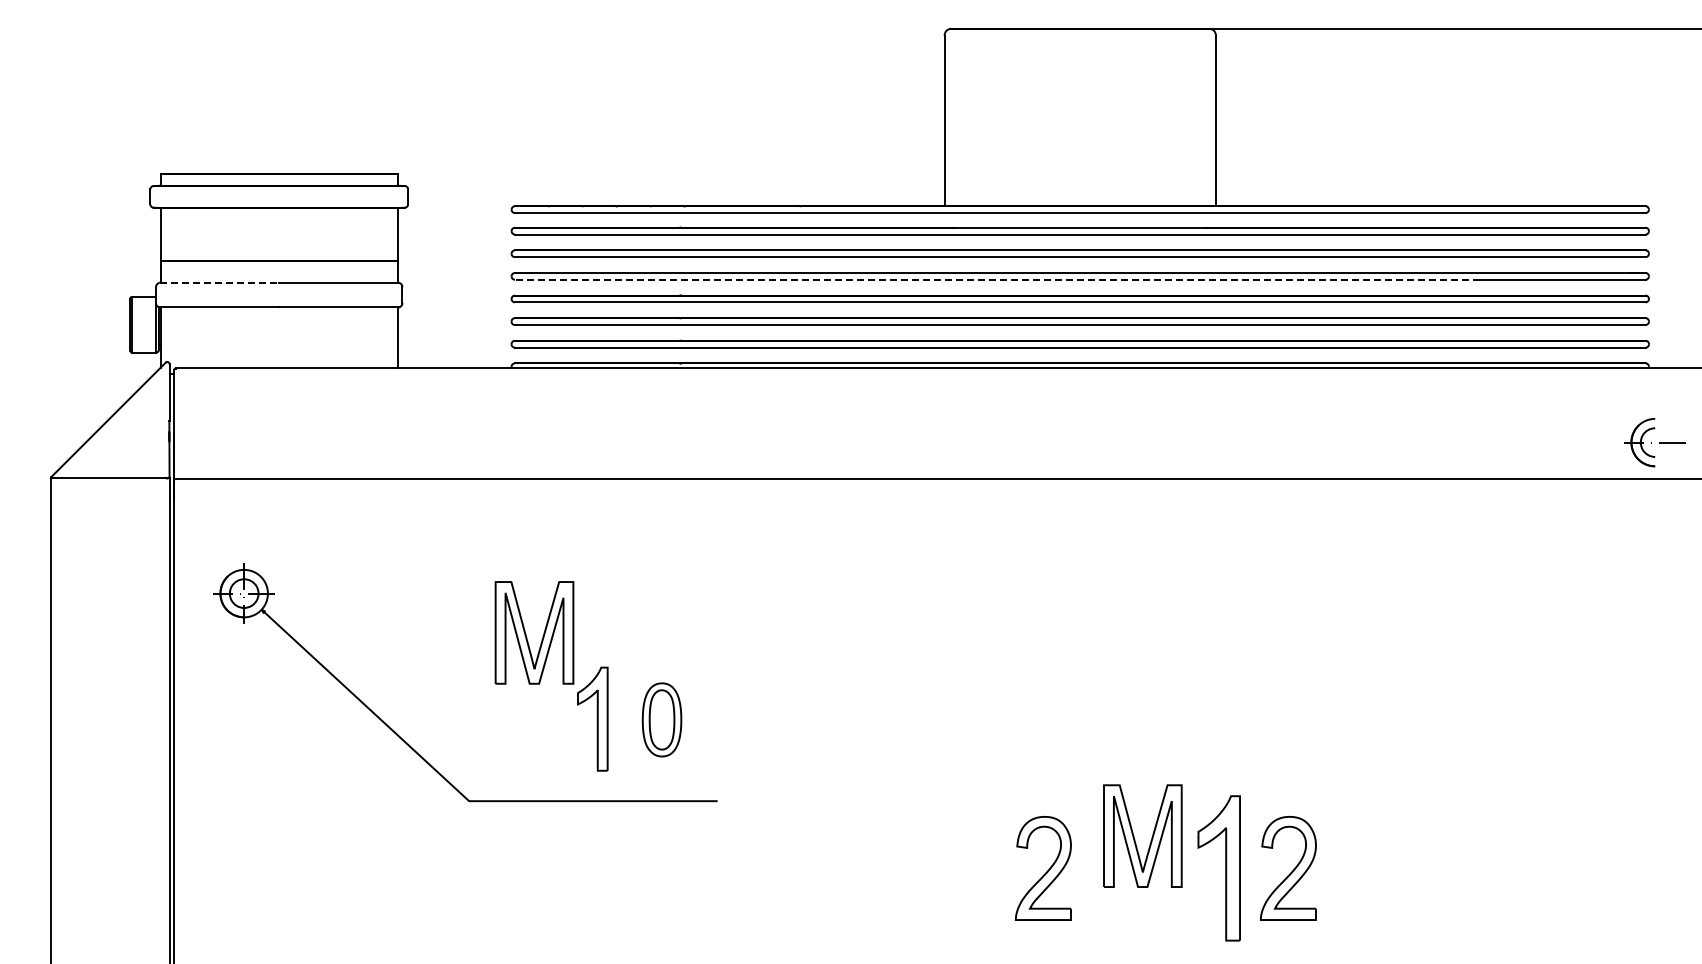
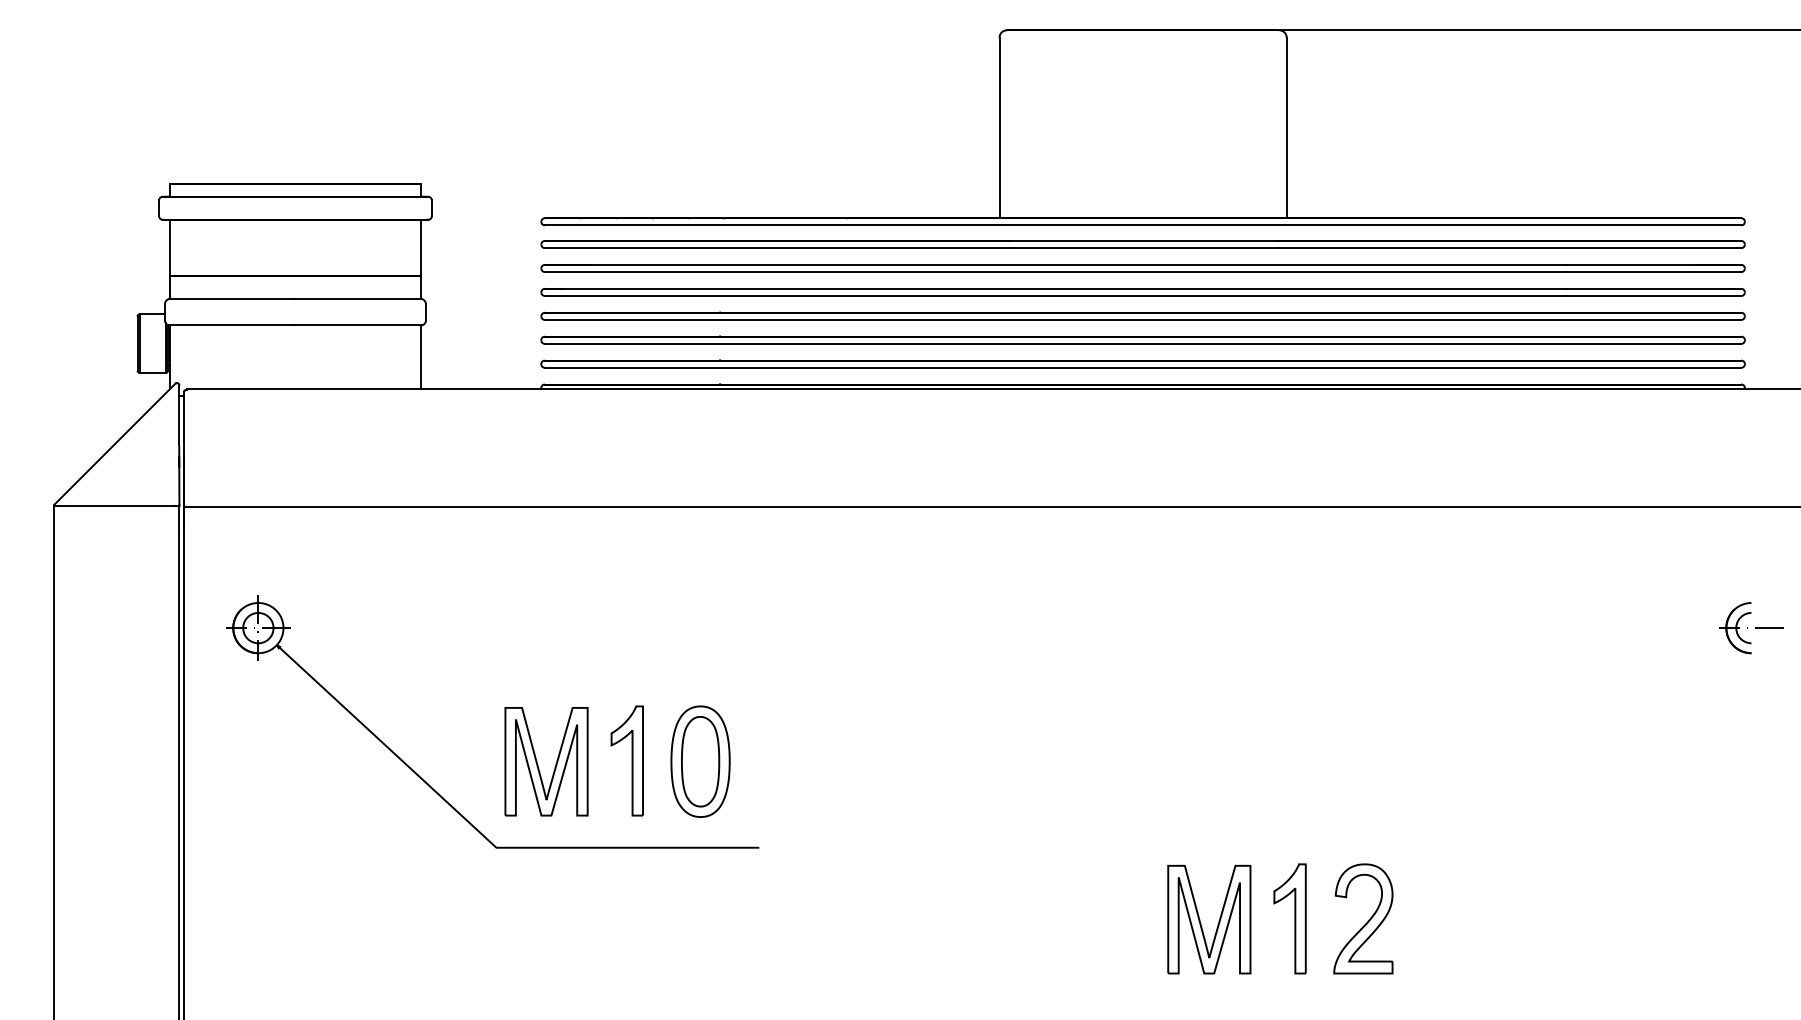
line: (997, 279) -> (1055, 295), dashed -> solid
line: (219, 282) -> (232, 298), dashed -> solid
part: (1654, 442) -> (1750, 627), moved
part: (526, 633) -> (538, 762), moved
part: (661, 719) -> (699, 761), size x1.43
part: (1134, 835) -> (1200, 918), moved
part: (1043, 868) -> (1104, 918), removed
part: (1218, 868) -> (1289, 918), size x0.71

